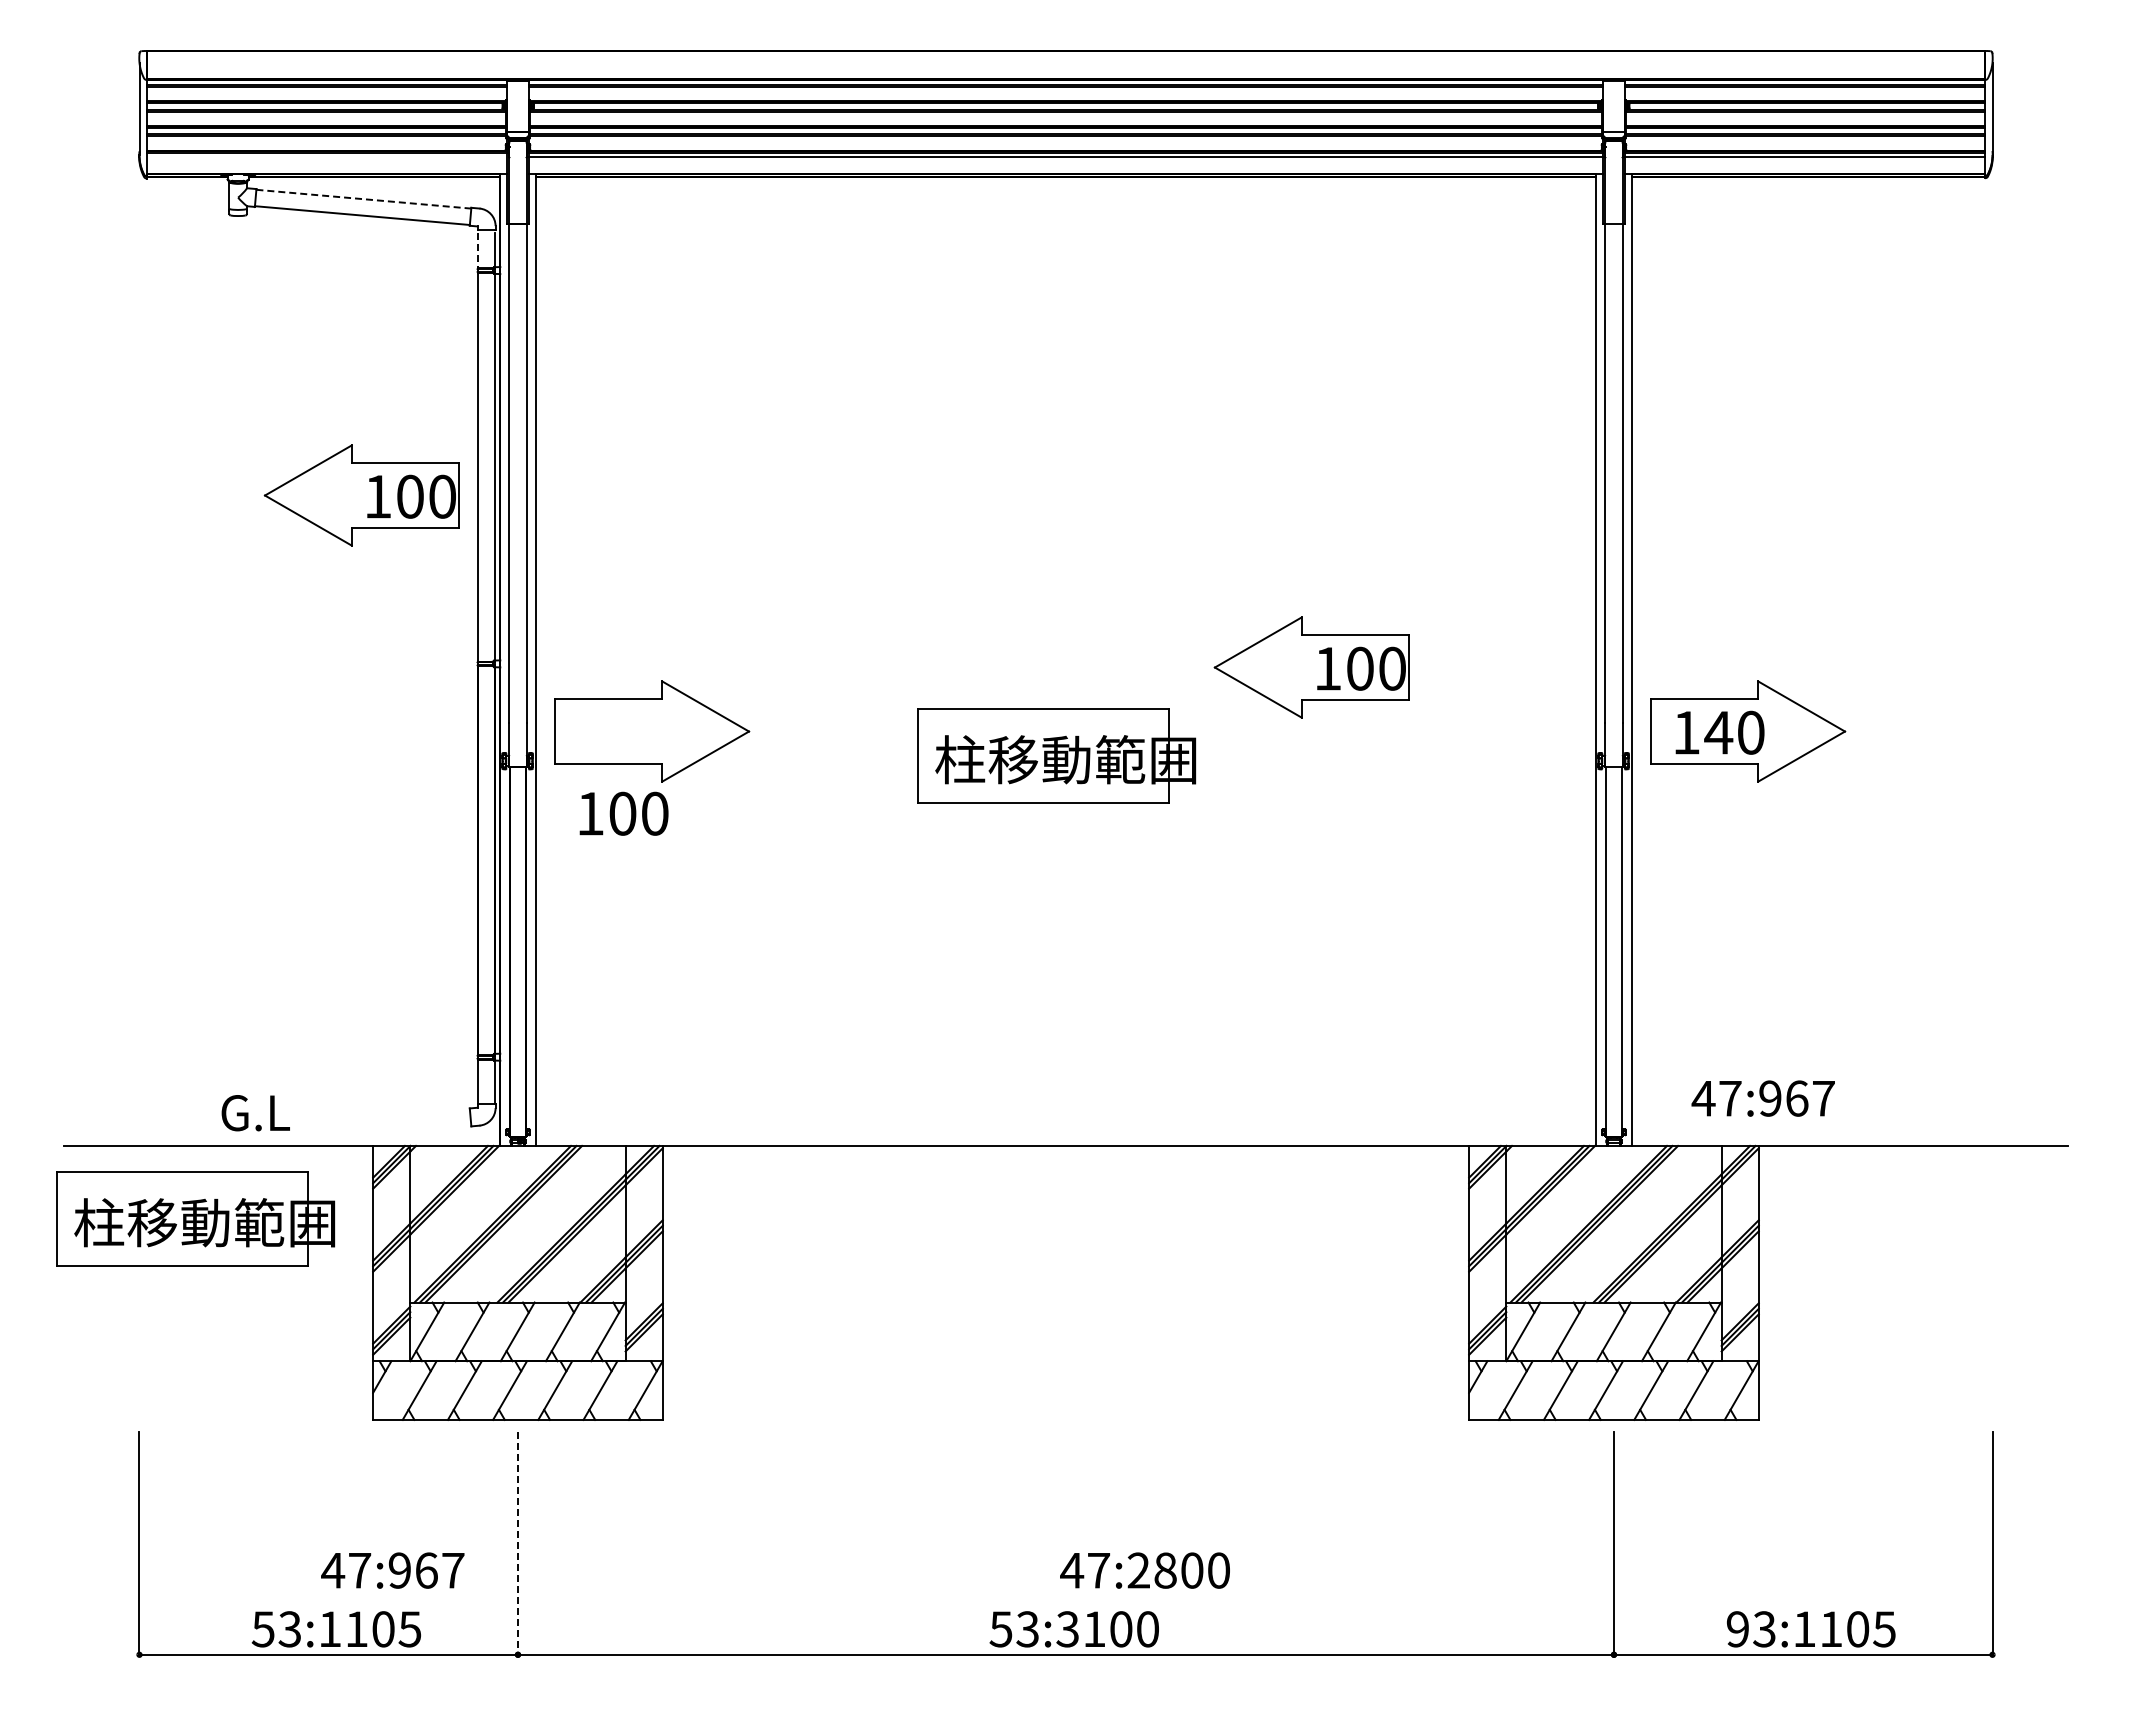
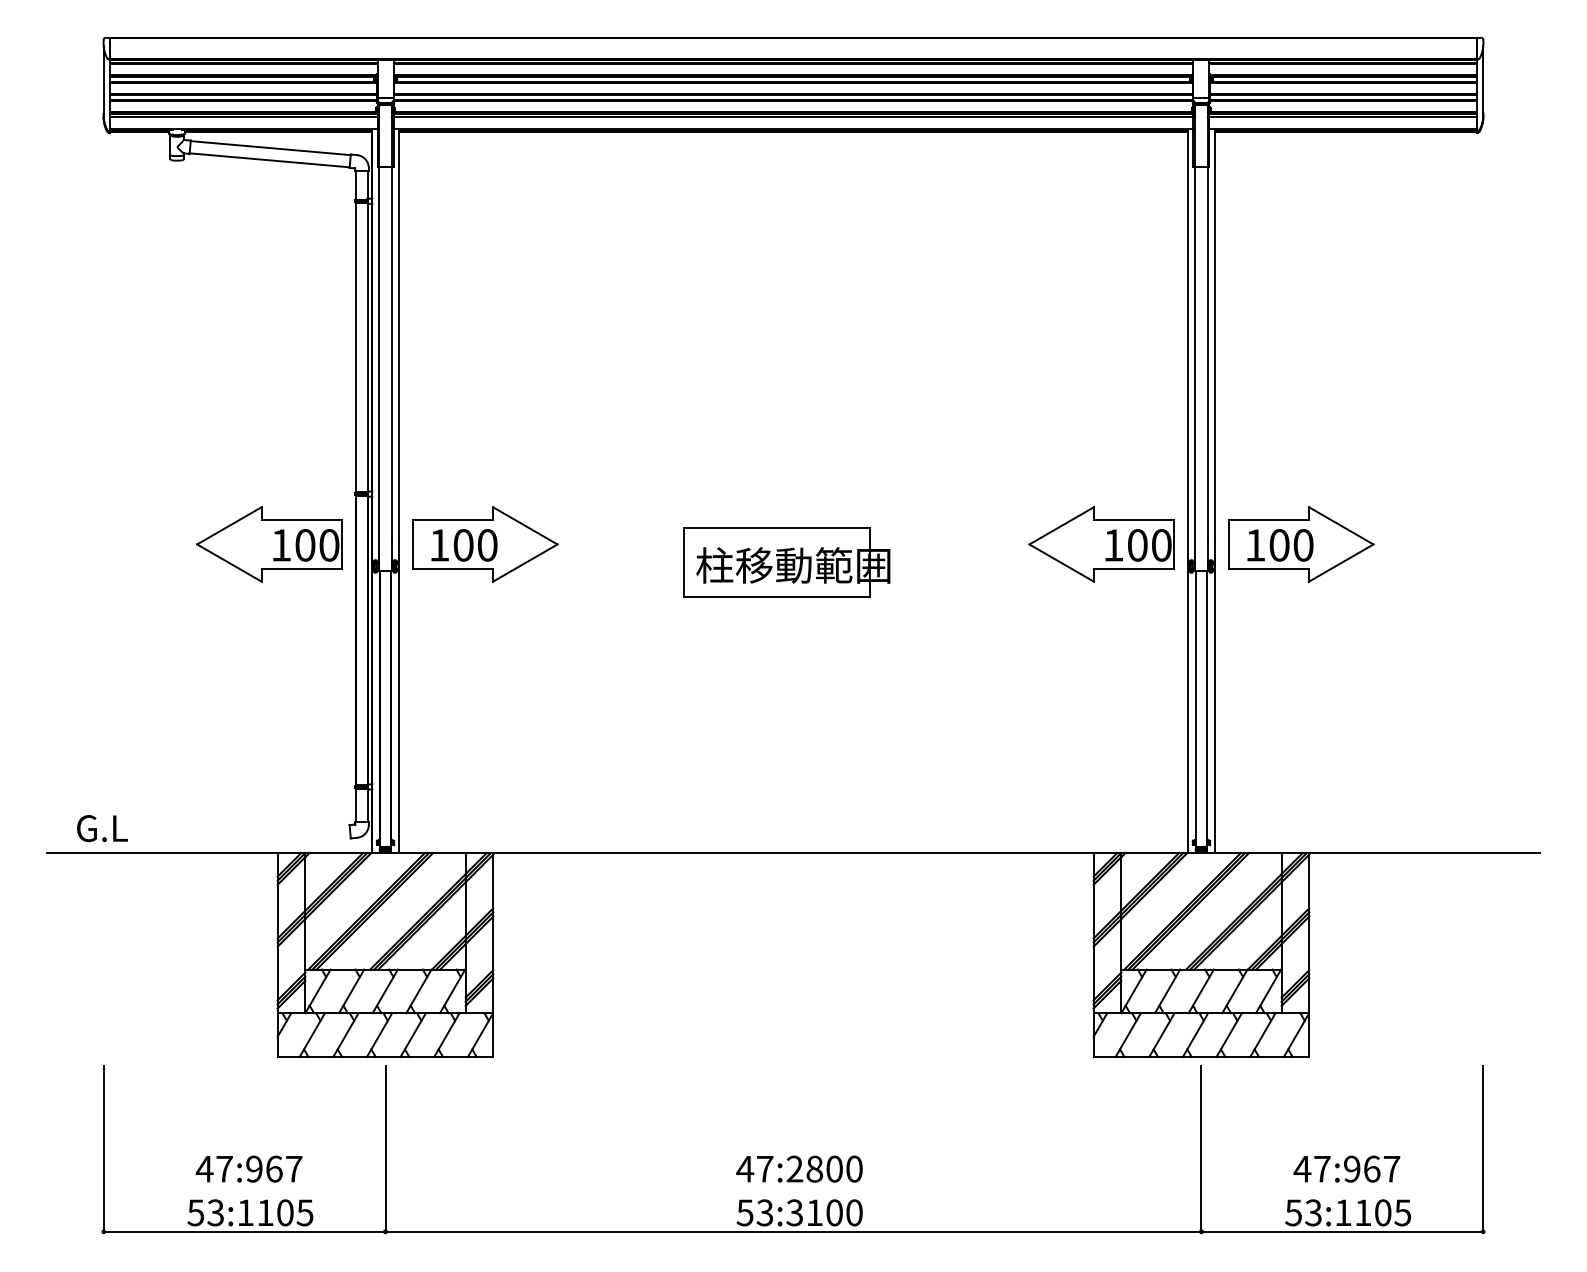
line: (327, 157) -> (243, 117), added
line: (363, 199) -> (270, 148), dashed -> solid
line: (478, 250) -> (356, 186), dashed -> solid
part: (361, 495) -> (268, 544), moved
part: (1311, 667) -> (1101, 544), moved
text: (1718, 732) -> (1279, 545), 140 -> 100
text: (623, 813) -> (464, 545), moved
text: (1762, 1098) -> (1346, 1169), moved
text: (255, 1113) -> (102, 828), moved
part: (195, 1218) -> (145, 906), removed
line: (517, 1543) -> (385, 1148), dashed -> solid
text: (392, 1570) -> (248, 1169), moved
text: (1144, 1570) -> (799, 1169), moved
text: (1737, 1629) -> (1293, 1212), 93:1105 -> 53:1105

